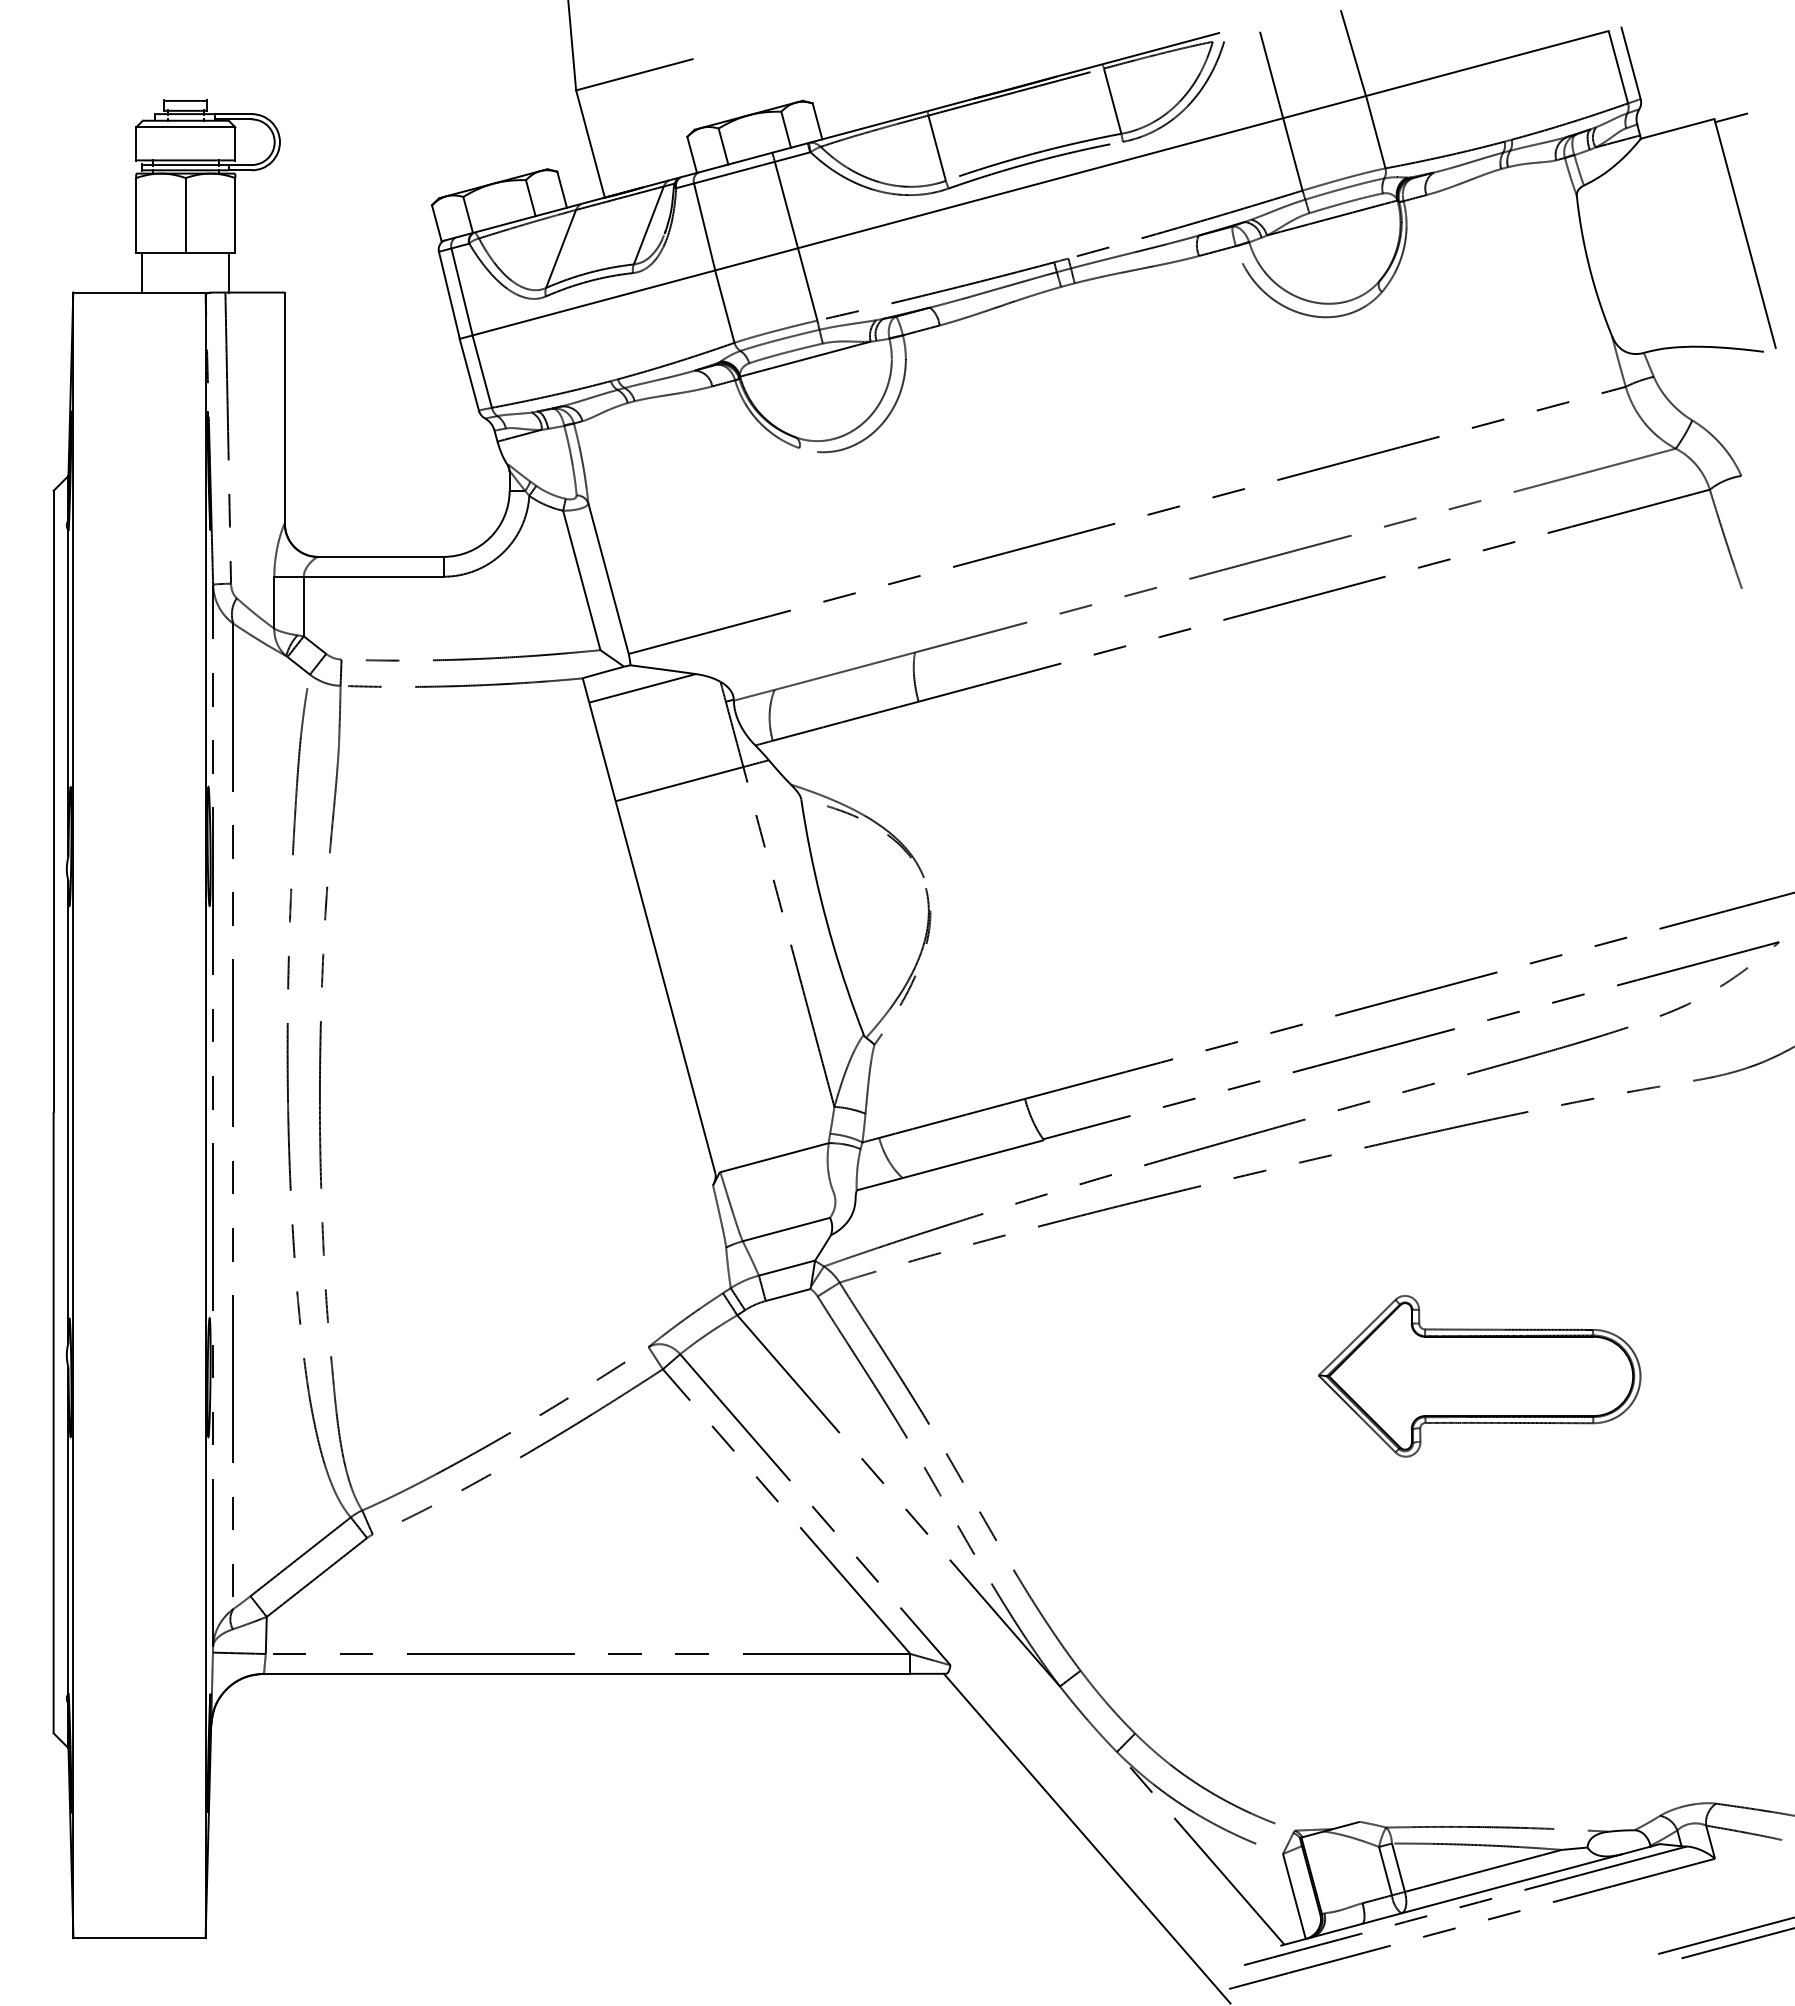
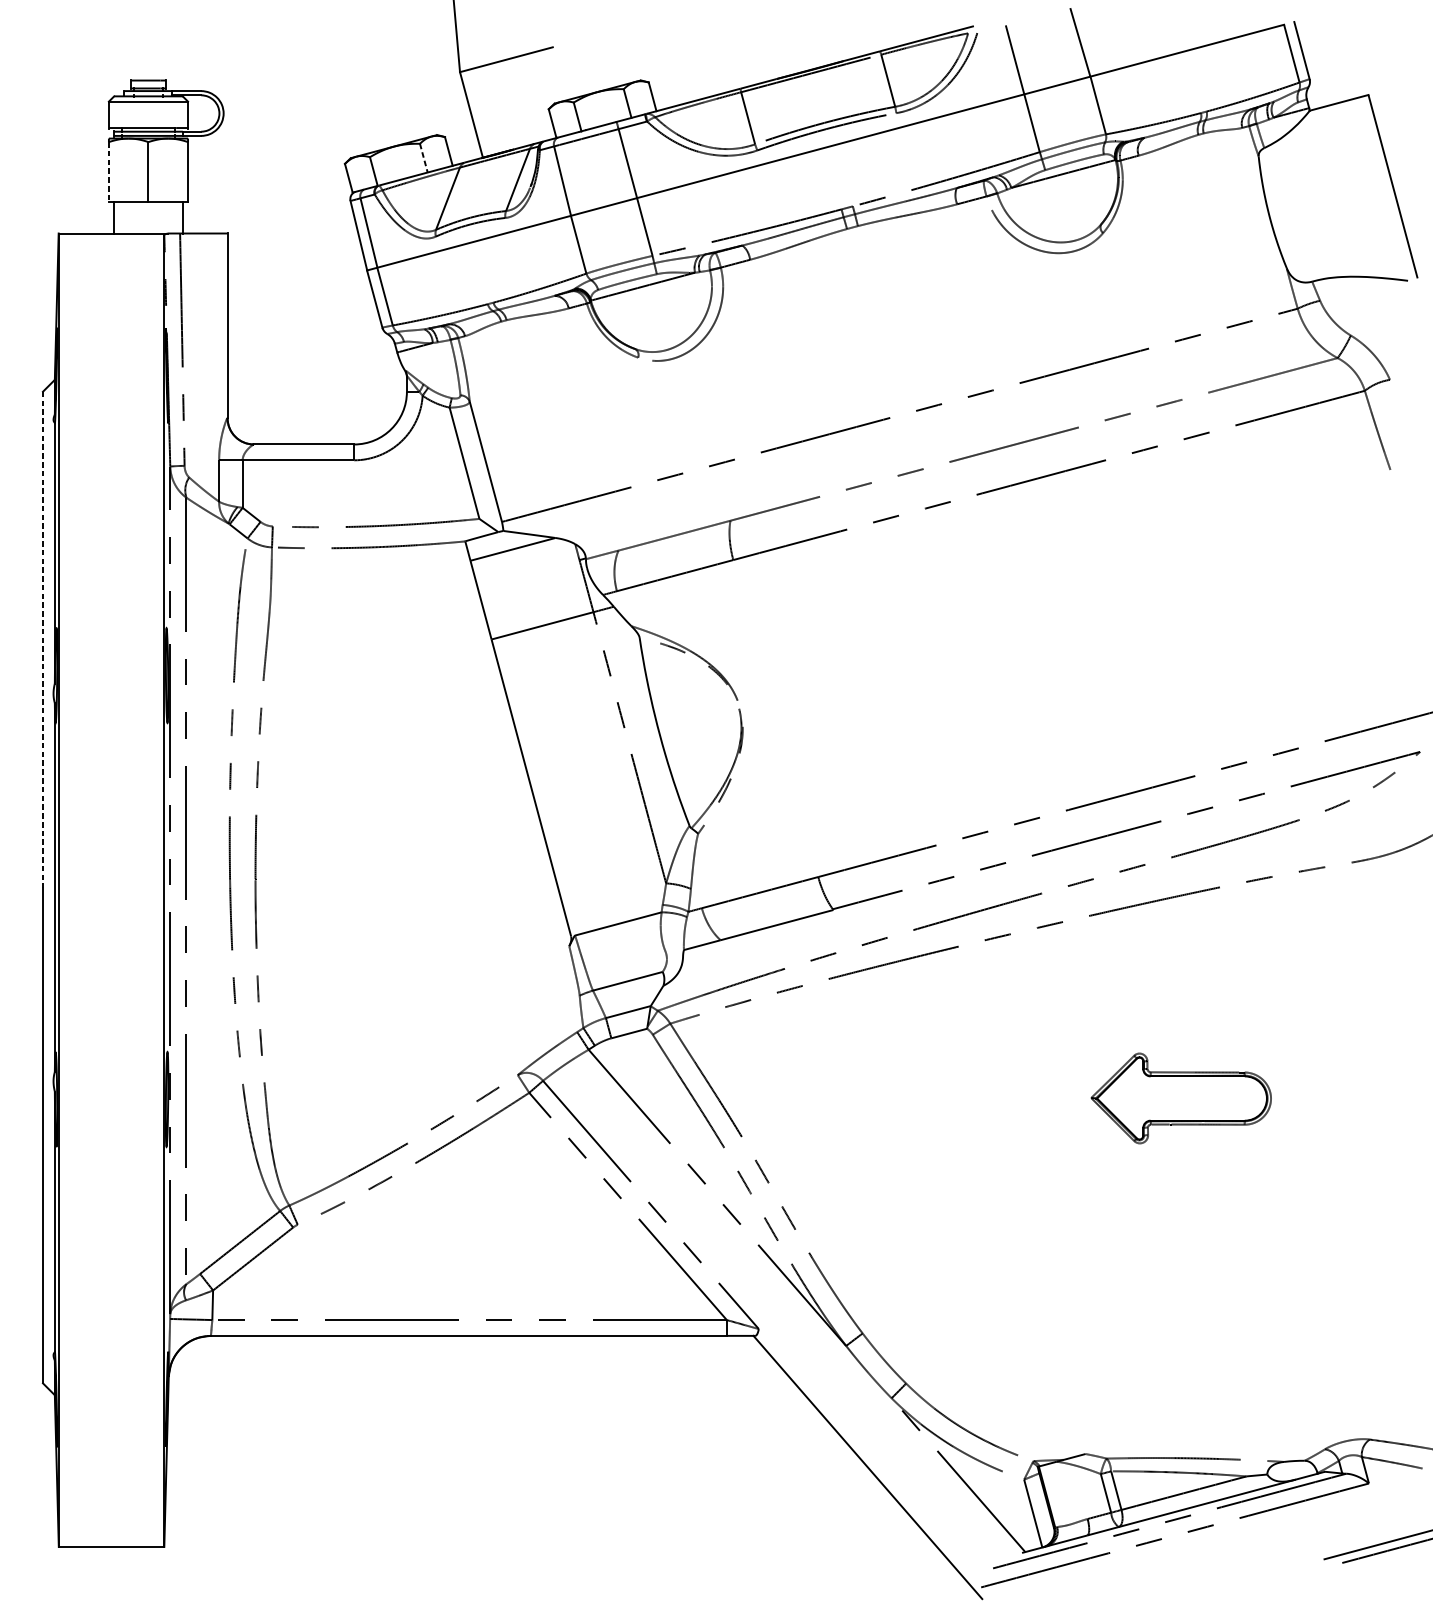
line: (1731, 117) -> (1382, 93), removed
line: (530, 198) -> (423, 158), solid -> dashed
line: (136, 215) -> (109, 171), solid -> dashed
line: (53, 801) -> (42, 639), solid -> dashed
part: (1479, 1376) -> (1180, 1098), size x0.7

